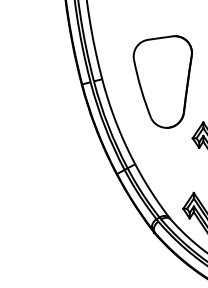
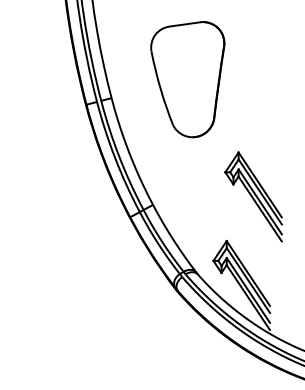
part: (162, 81) -> (187, 79), moved

